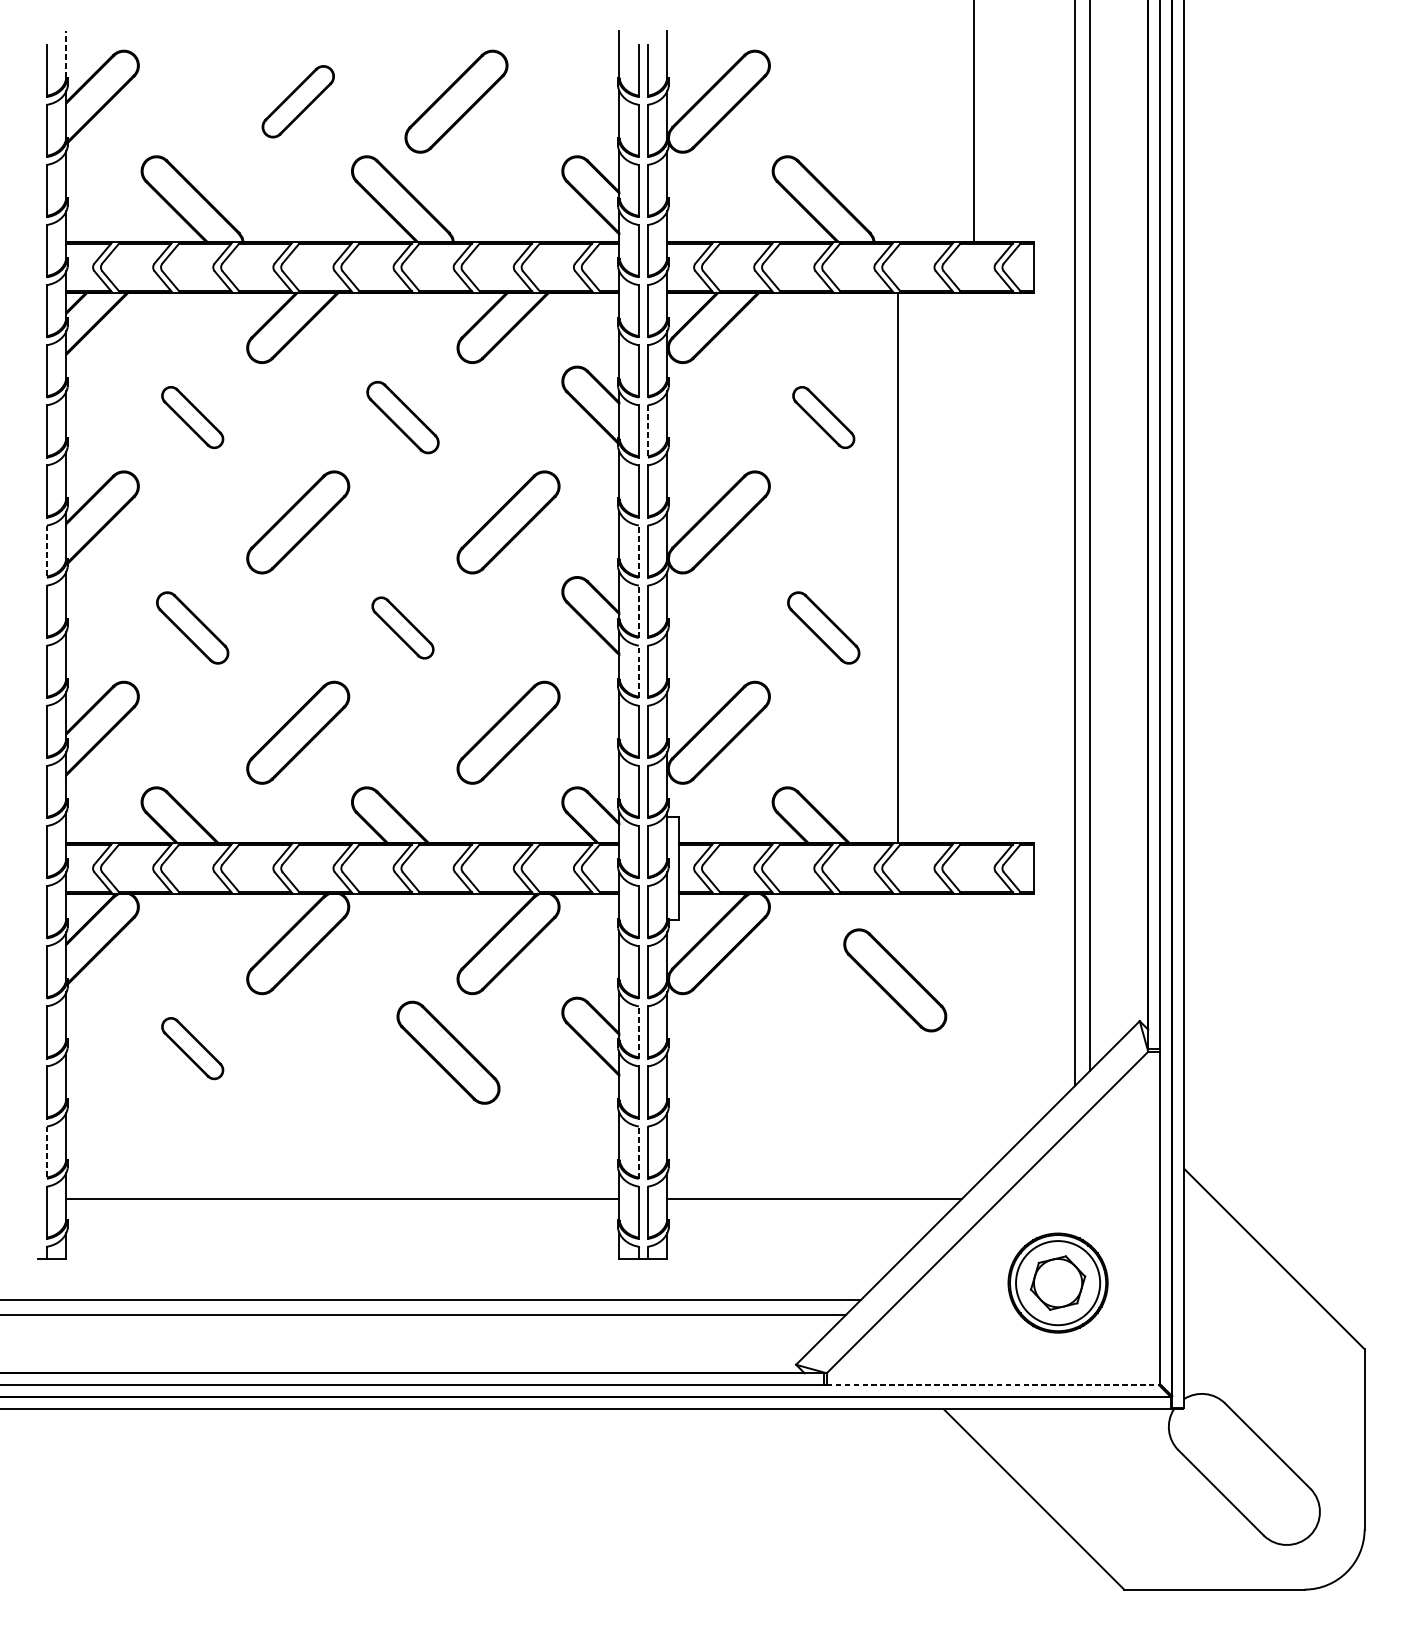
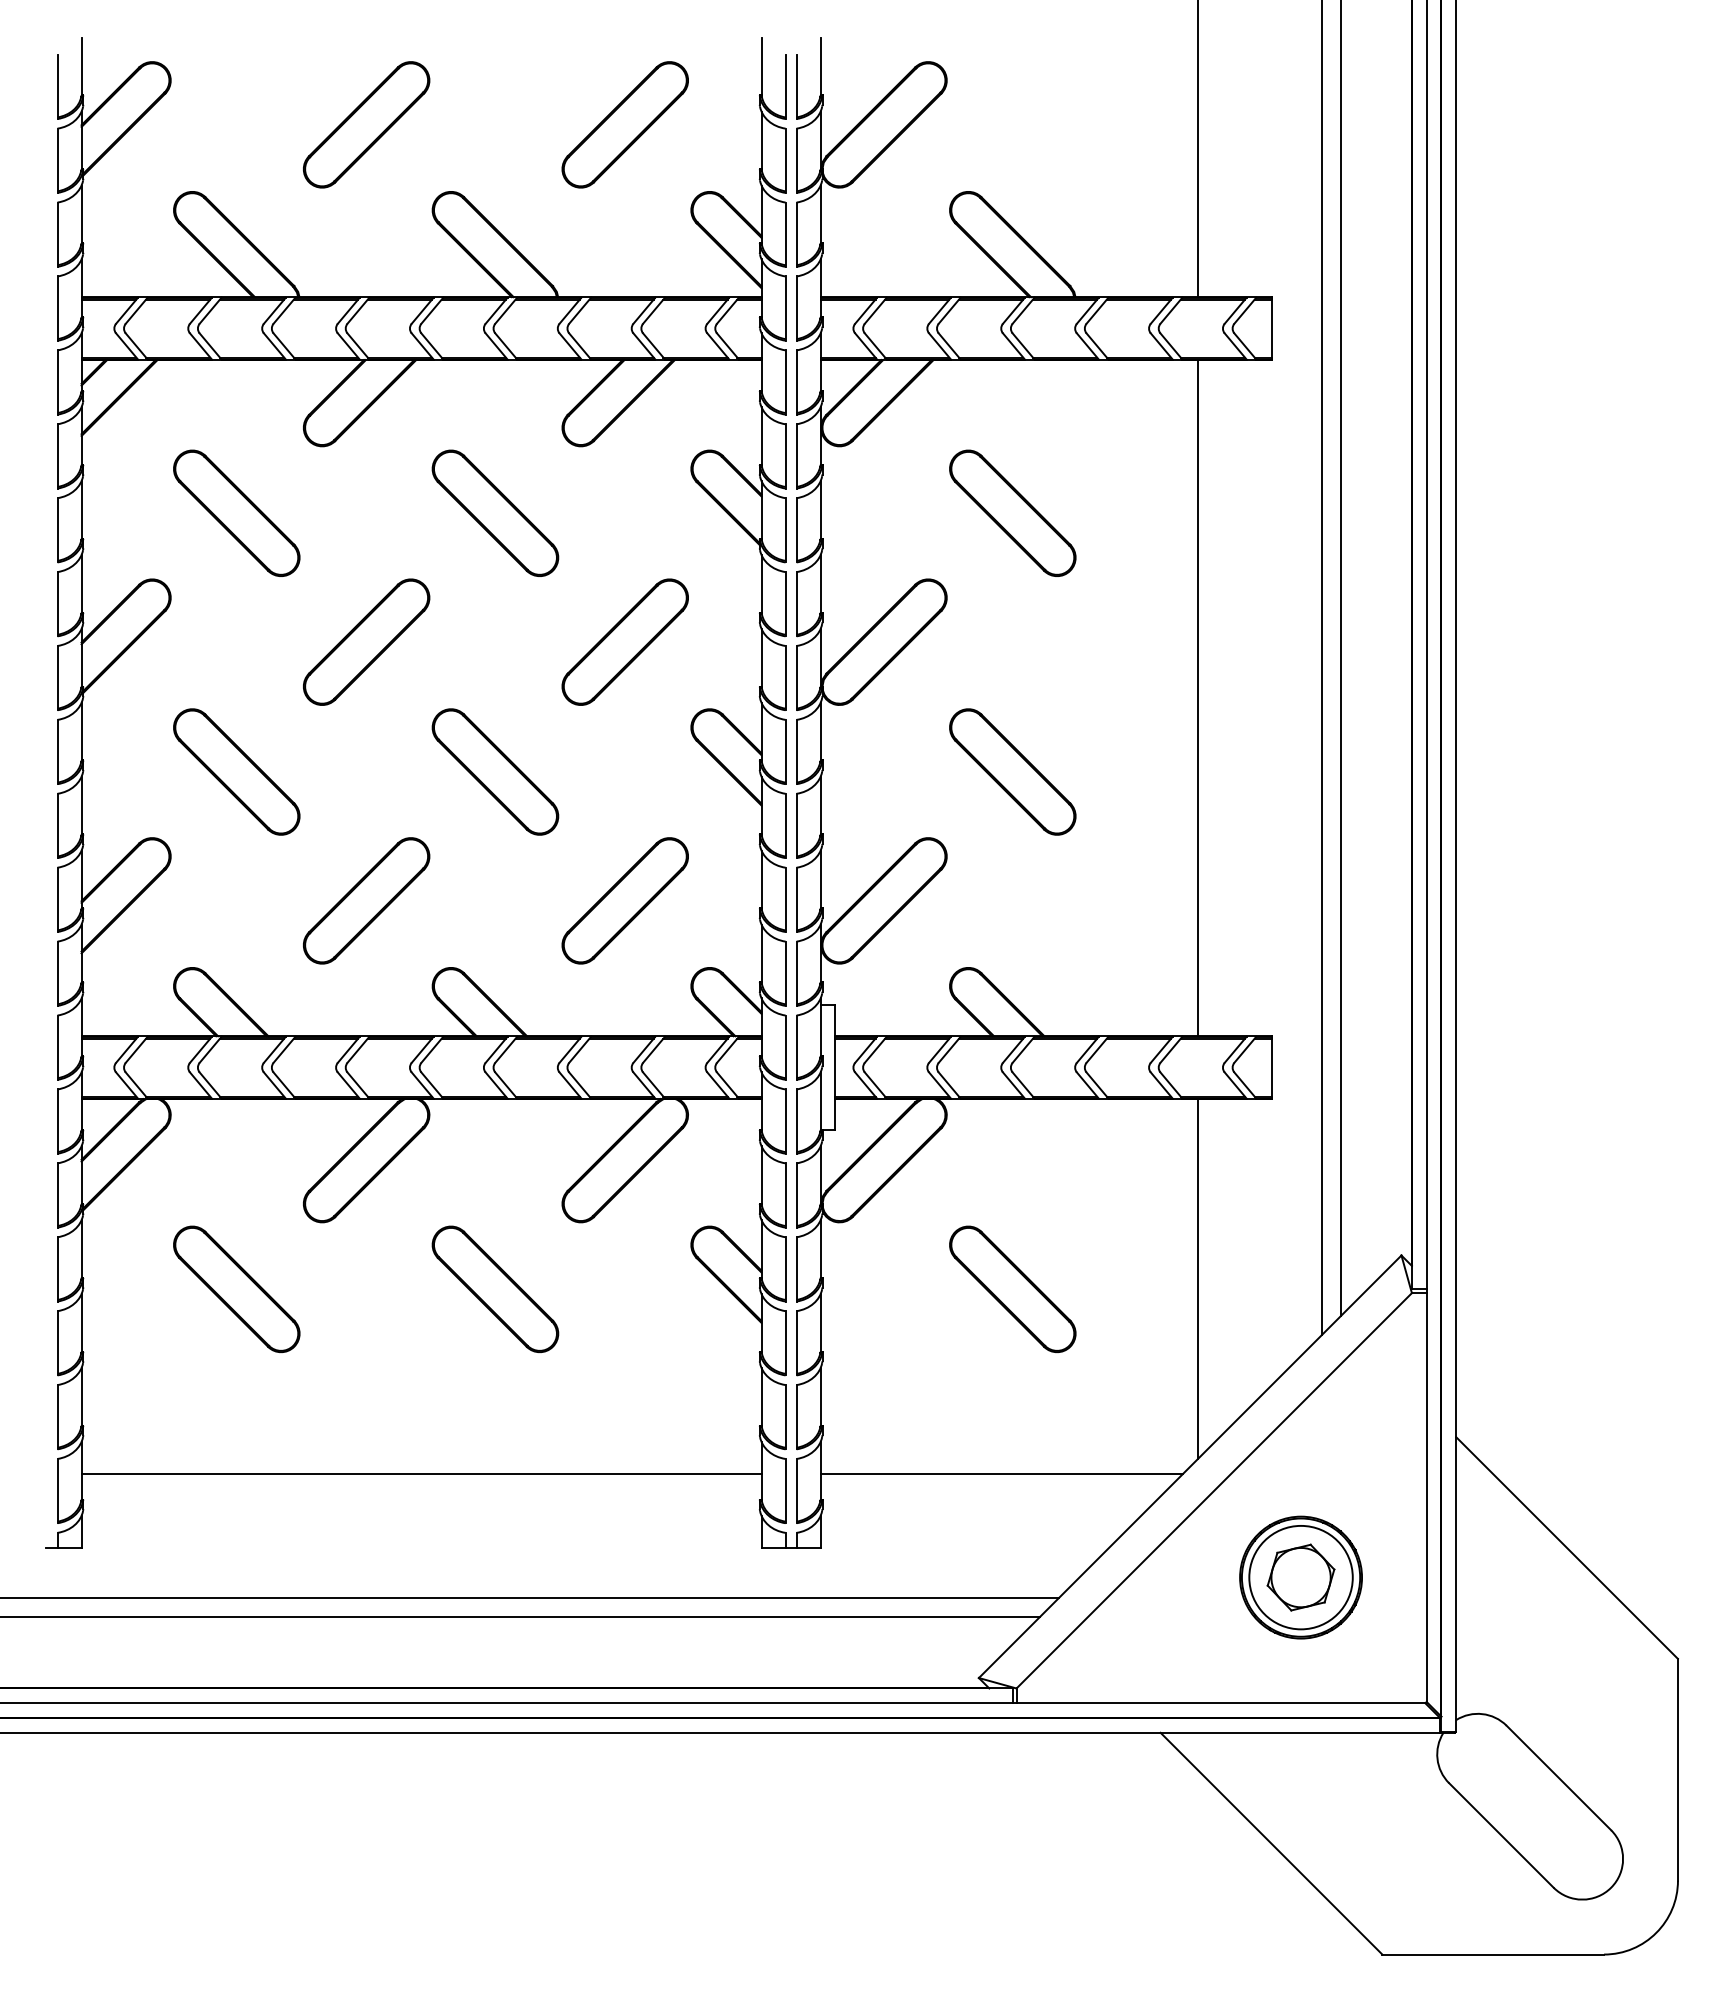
line: (66, 54) -> (81, 66), dashed -> solid
part: (298, 101) -> (366, 124), size x1.43
part: (455, 101) -> (624, 124), moved
part: (192, 416) -> (236, 512), size x1.67
part: (403, 416) -> (495, 512), size x1.43
part: (823, 416) -> (1012, 512), size x1.67
line: (647, 431) -> (796, 530), dashed -> solid
line: (46, 551) -> (57, 678), dashed -> solid
line: (638, 551) -> (785, 677), dashed -> solid
line: (897, 568) -> (1197, 698), moved
line: (638, 611) -> (785, 751), dashed -> solid
part: (192, 627) -> (236, 771), size x1.43
part: (403, 627) -> (495, 771), size x1.67
part: (823, 627) -> (1012, 771), size x1.43
line: (638, 671) -> (785, 825), dashed -> solid
part: (895, 979) -> (1012, 1288), moved
line: (638, 1031) -> (785, 1268), dashed -> solid
line: (973, 1040) -> (1197, 1279), added
part: (192, 1048) -> (236, 1288), size x1.67
part: (448, 1052) -> (495, 1288), moved
line: (46, 1152) -> (57, 1417), dashed -> solid
line: (638, 1152) -> (785, 1416), dashed -> solid
line: (994, 1385) -> (1222, 1703), dashed -> solid

